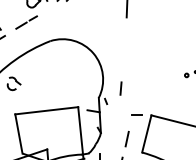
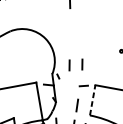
line: (136, 88) -> (81, 64), added
line: (146, 133) -> (92, 99), solid -> dashed

